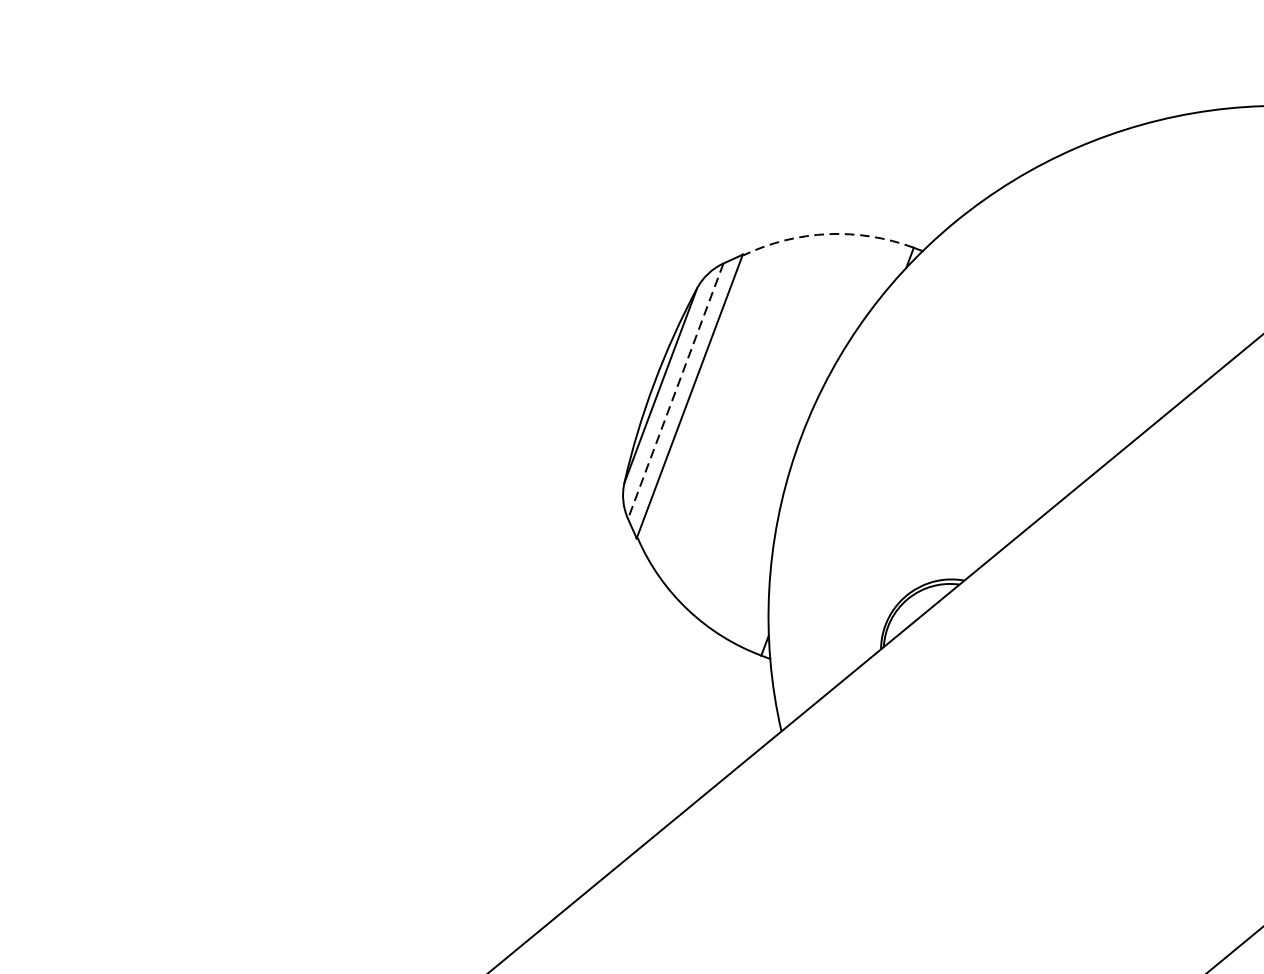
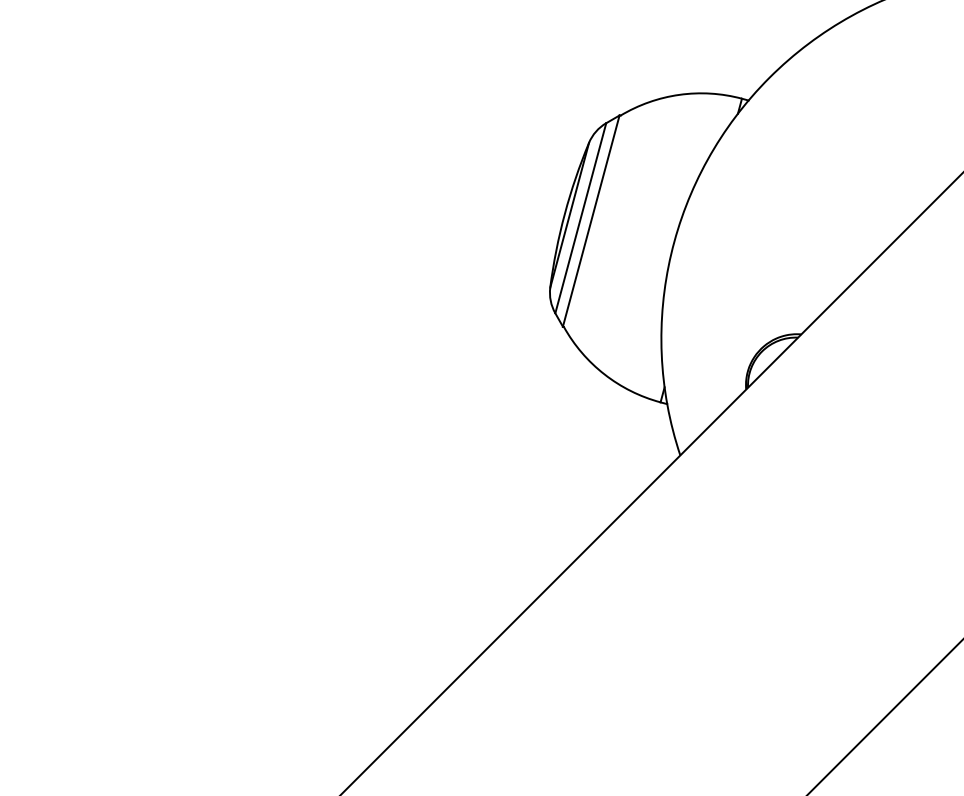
arc: (828, 233) -> (679, 94), dashed -> solid
line: (675, 391) -> (580, 218), dashed -> solid

